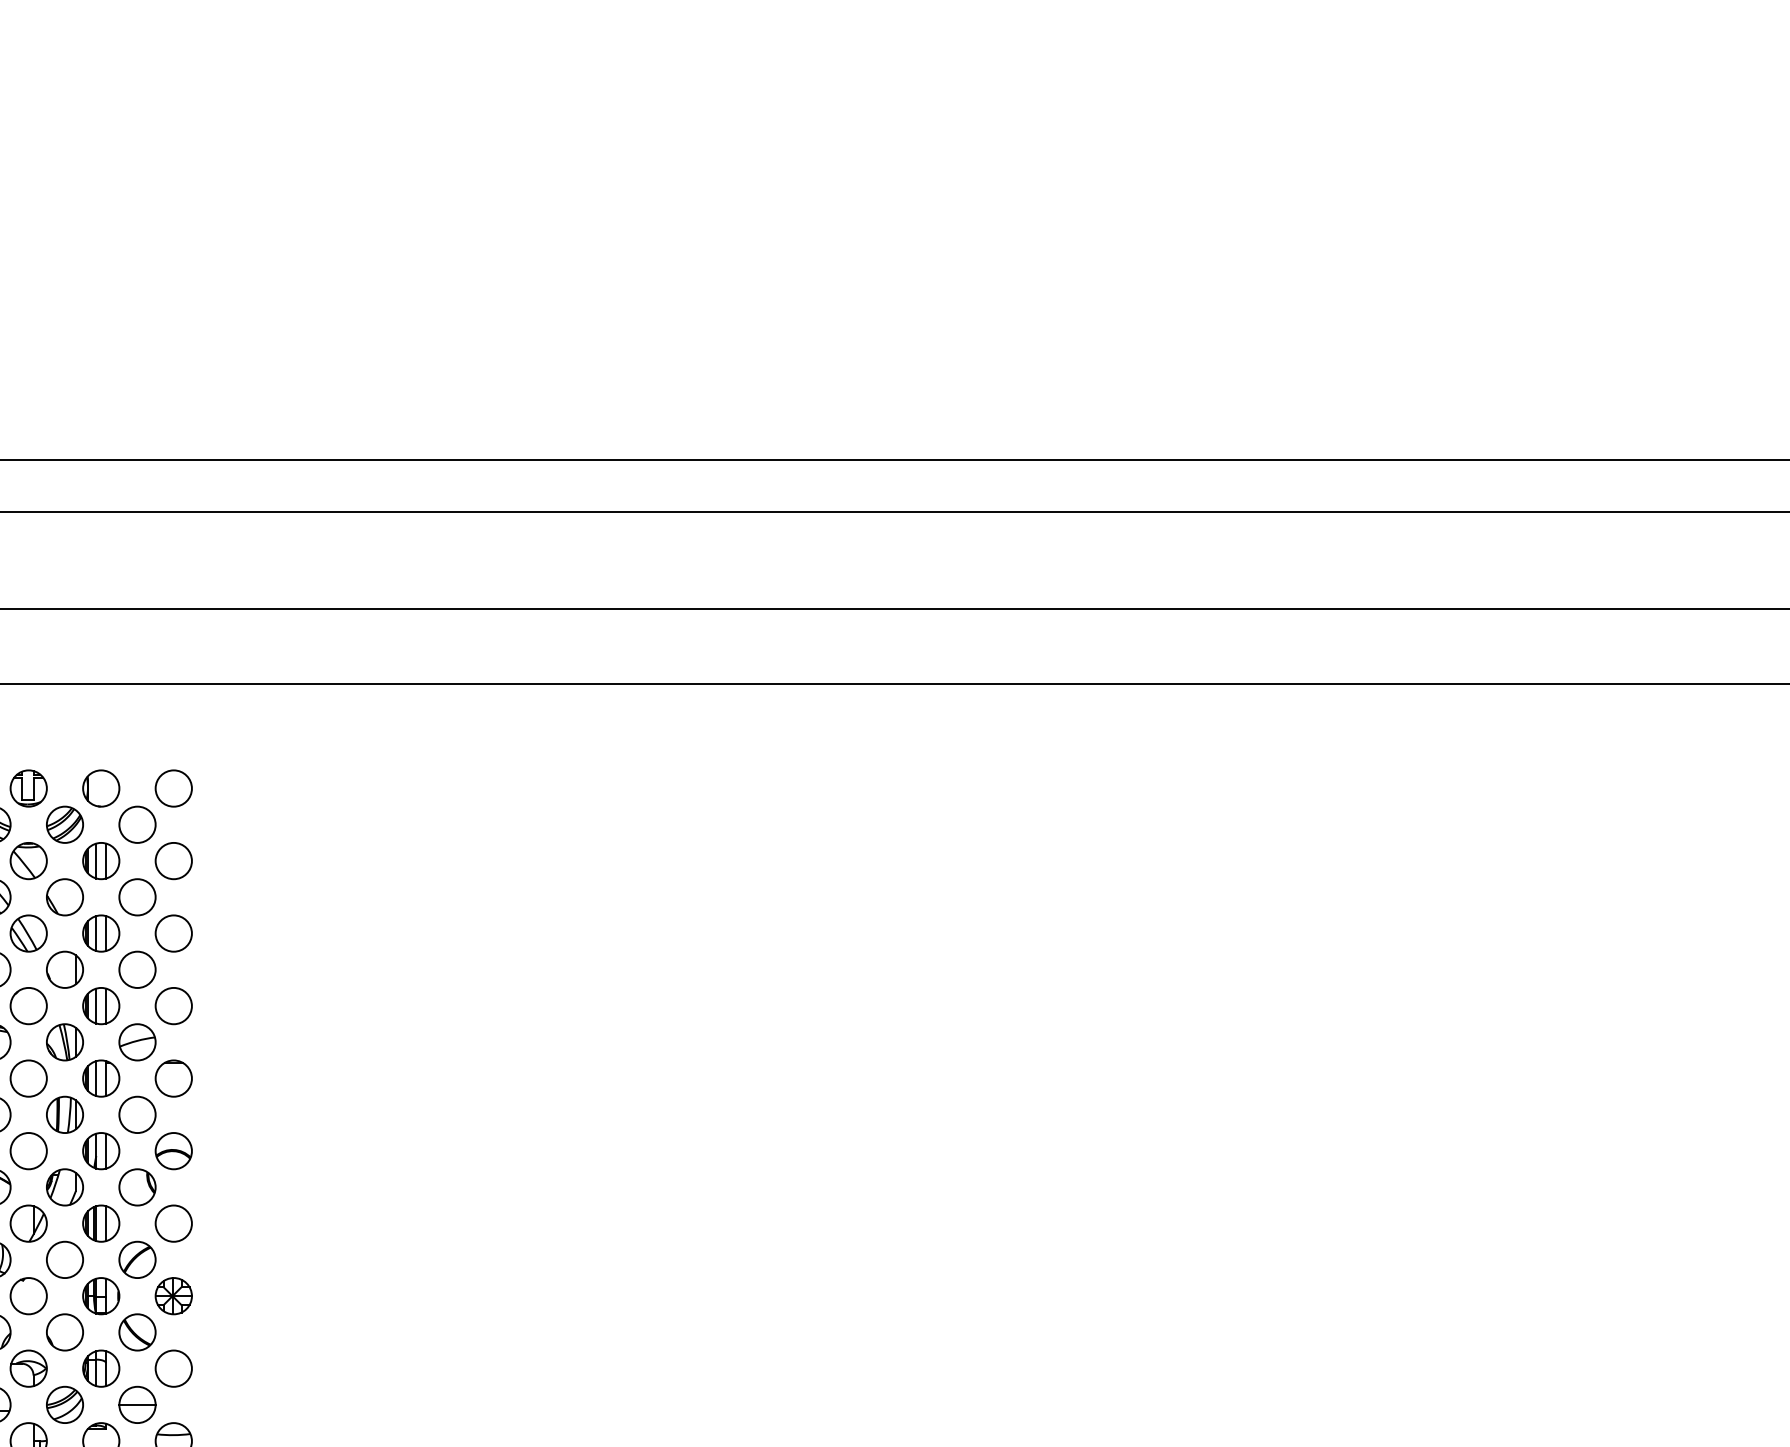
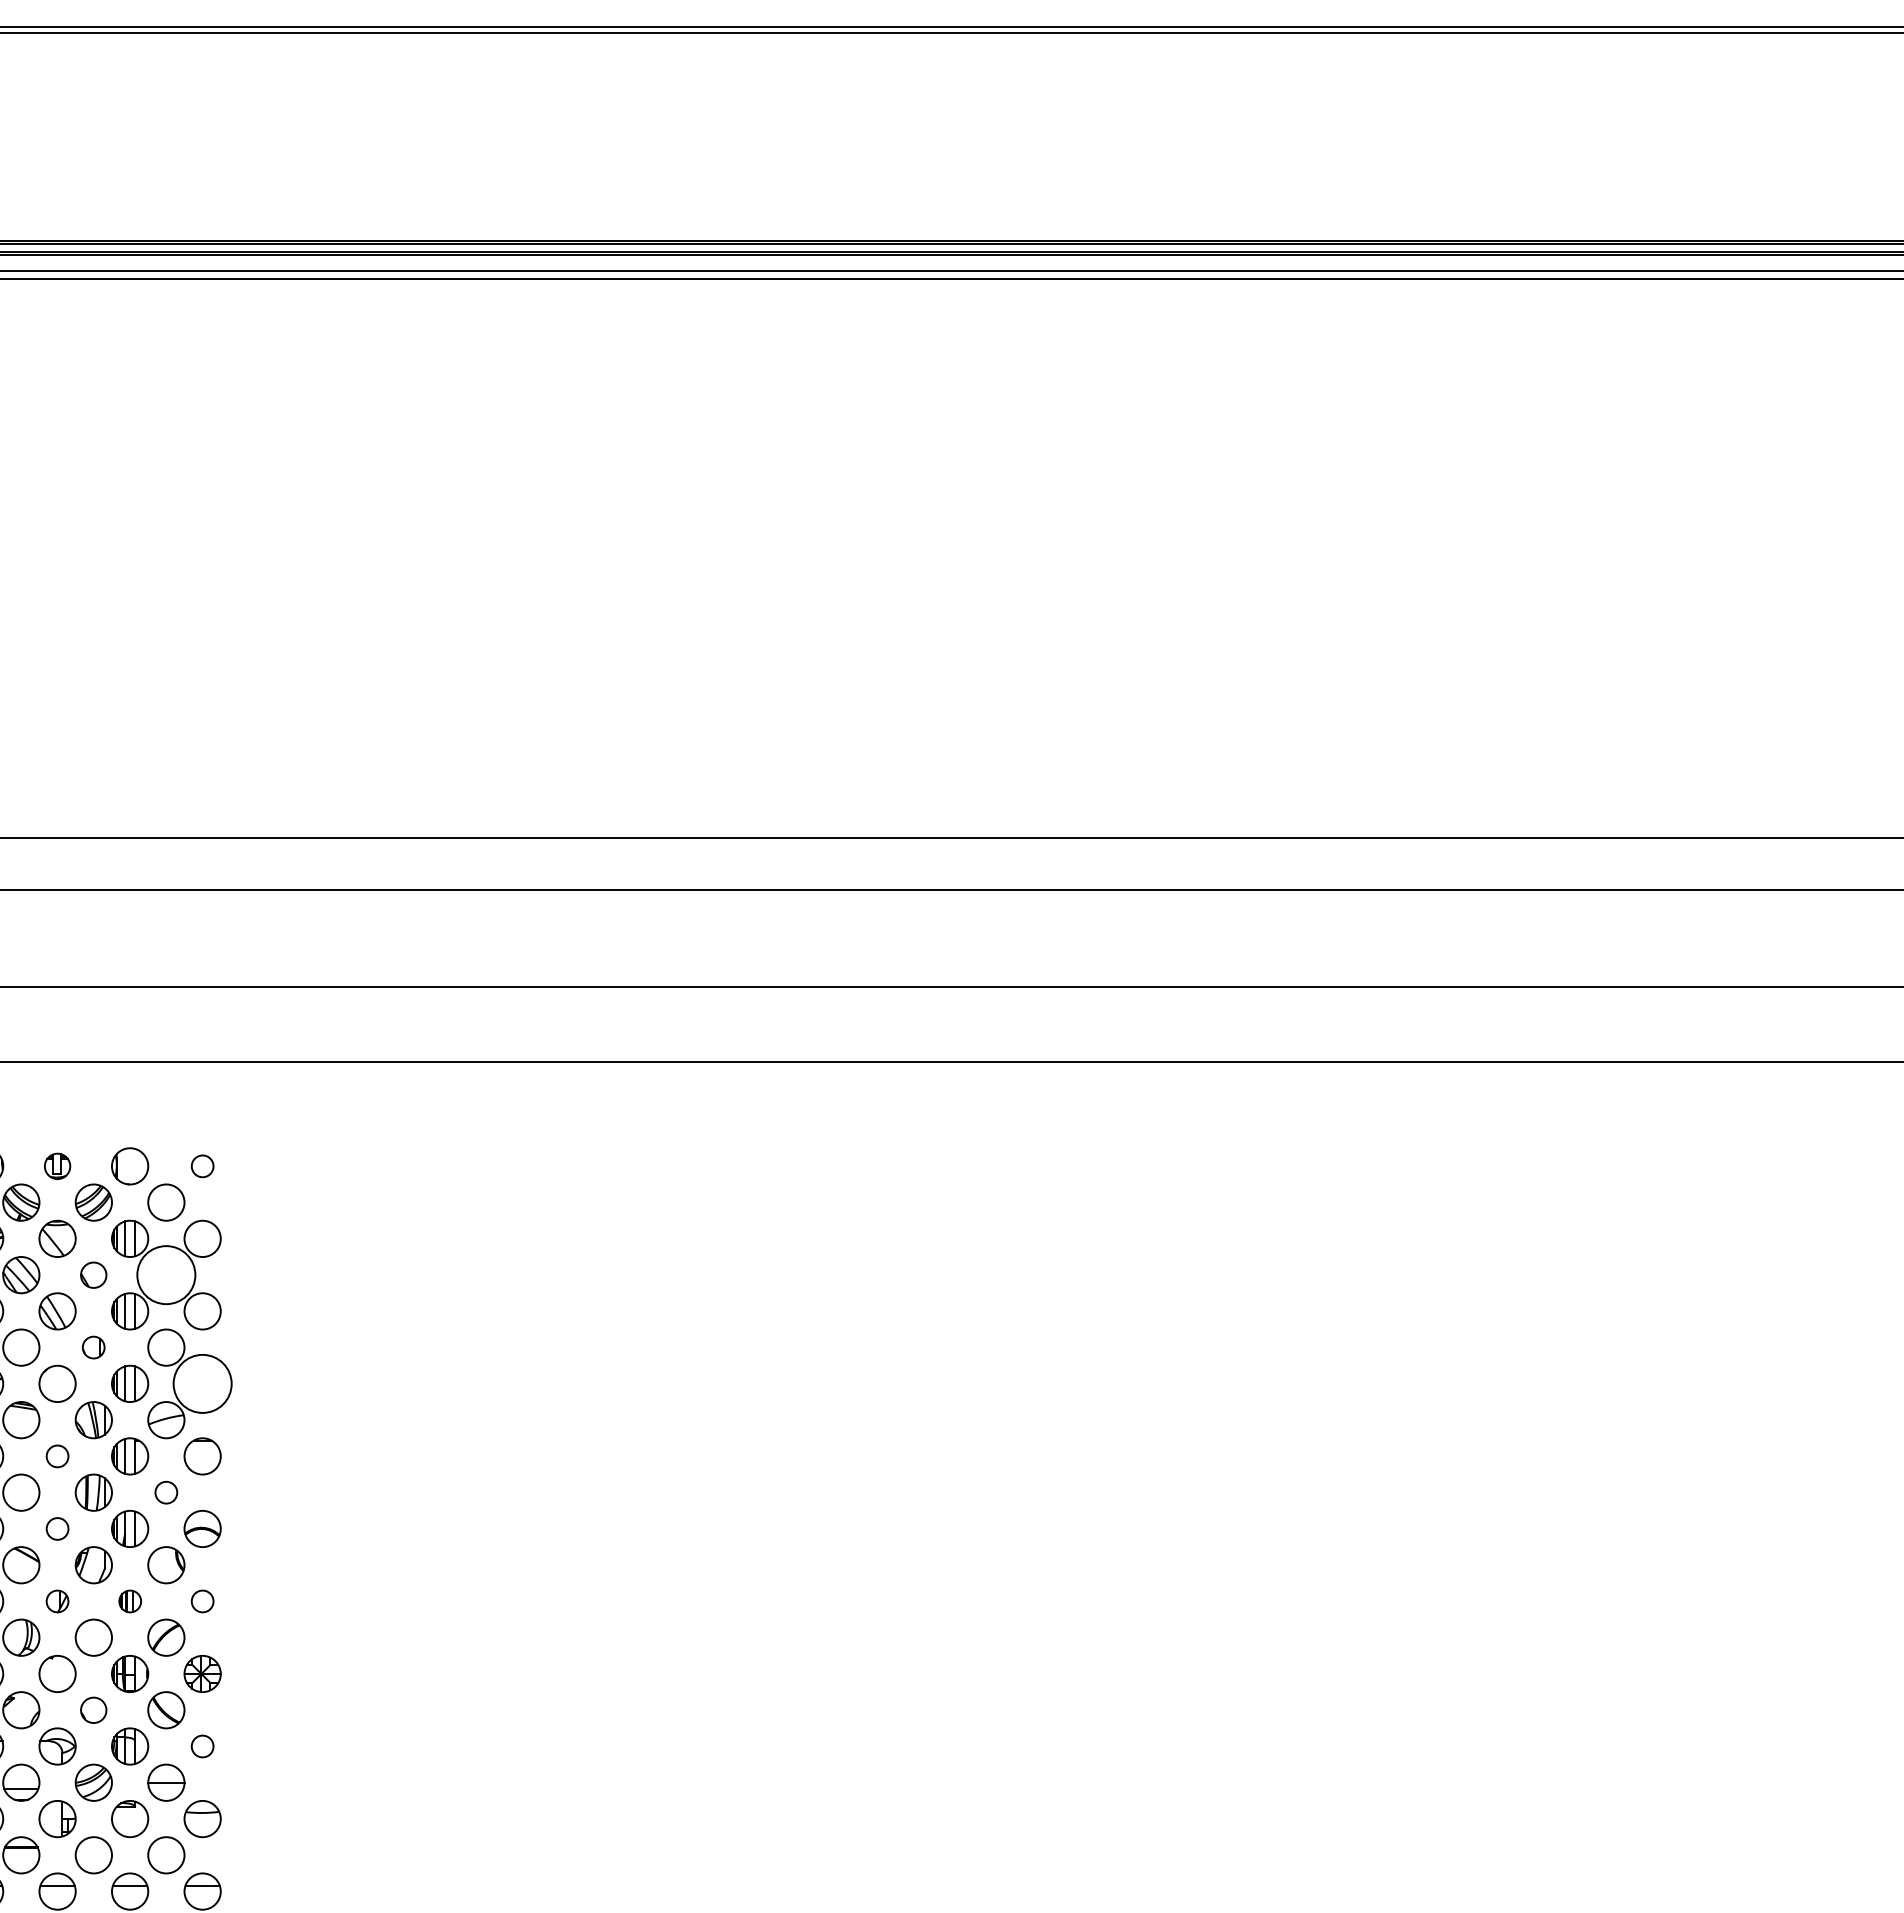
part: (28, 788) -> (57, 1166), size x0.7
circle: (173, 788) -> (202, 1166), size x0.6
part: (64, 897) -> (93, 1275), size x0.7
circle: (137, 897) -> (166, 1275), size x1.6
part: (64, 969) -> (93, 1347), size x0.6
circle: (173, 1005) -> (202, 1383), size x1.6
circle: (28, 1078) -> (57, 1456), size x0.6
circle: (137, 1114) -> (166, 1492), size x0.6
circle: (28, 1150) -> (57, 1528), size x0.6
part: (28, 1223) -> (57, 1601), size x0.6
part: (101, 1223) -> (130, 1601), size x0.6
circle: (173, 1223) -> (202, 1601), size x0.6
part: (64, 1332) -> (93, 1710), size x0.7
circle: (173, 1368) -> (202, 1746), size x0.6

